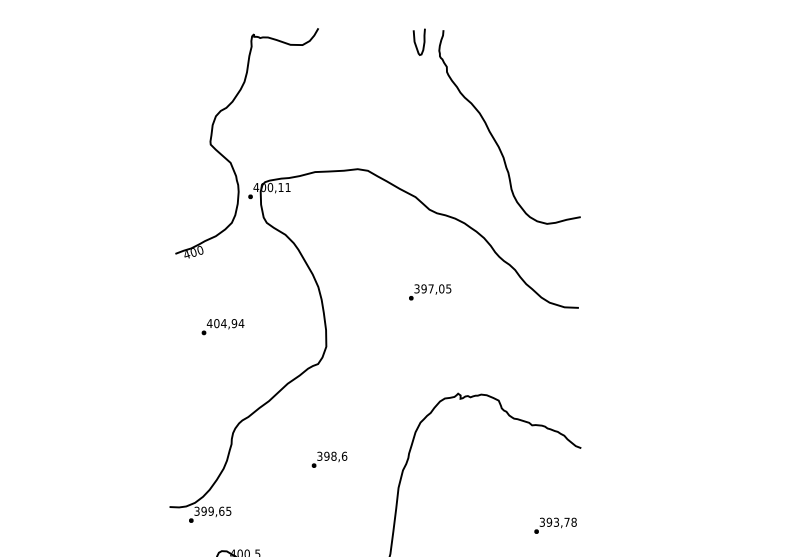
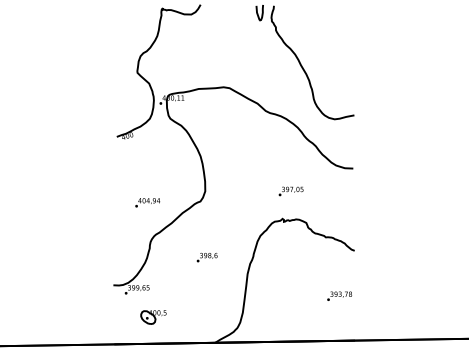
text: (429, 292) -> (290, 191), moved
text: (222, 326) -> (147, 202), moved

